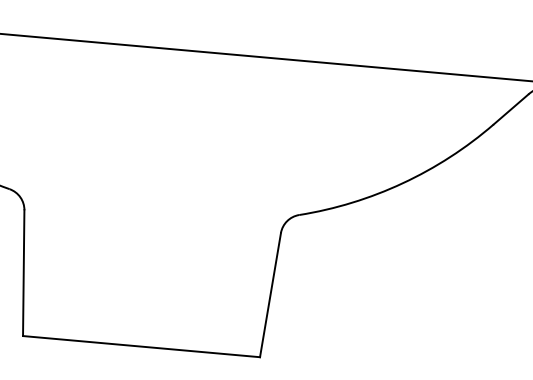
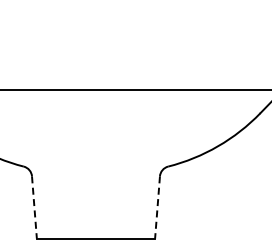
line: (23, 275) -> (34, 208), solid -> dashed
line: (270, 297) -> (157, 208), solid -> dashed

